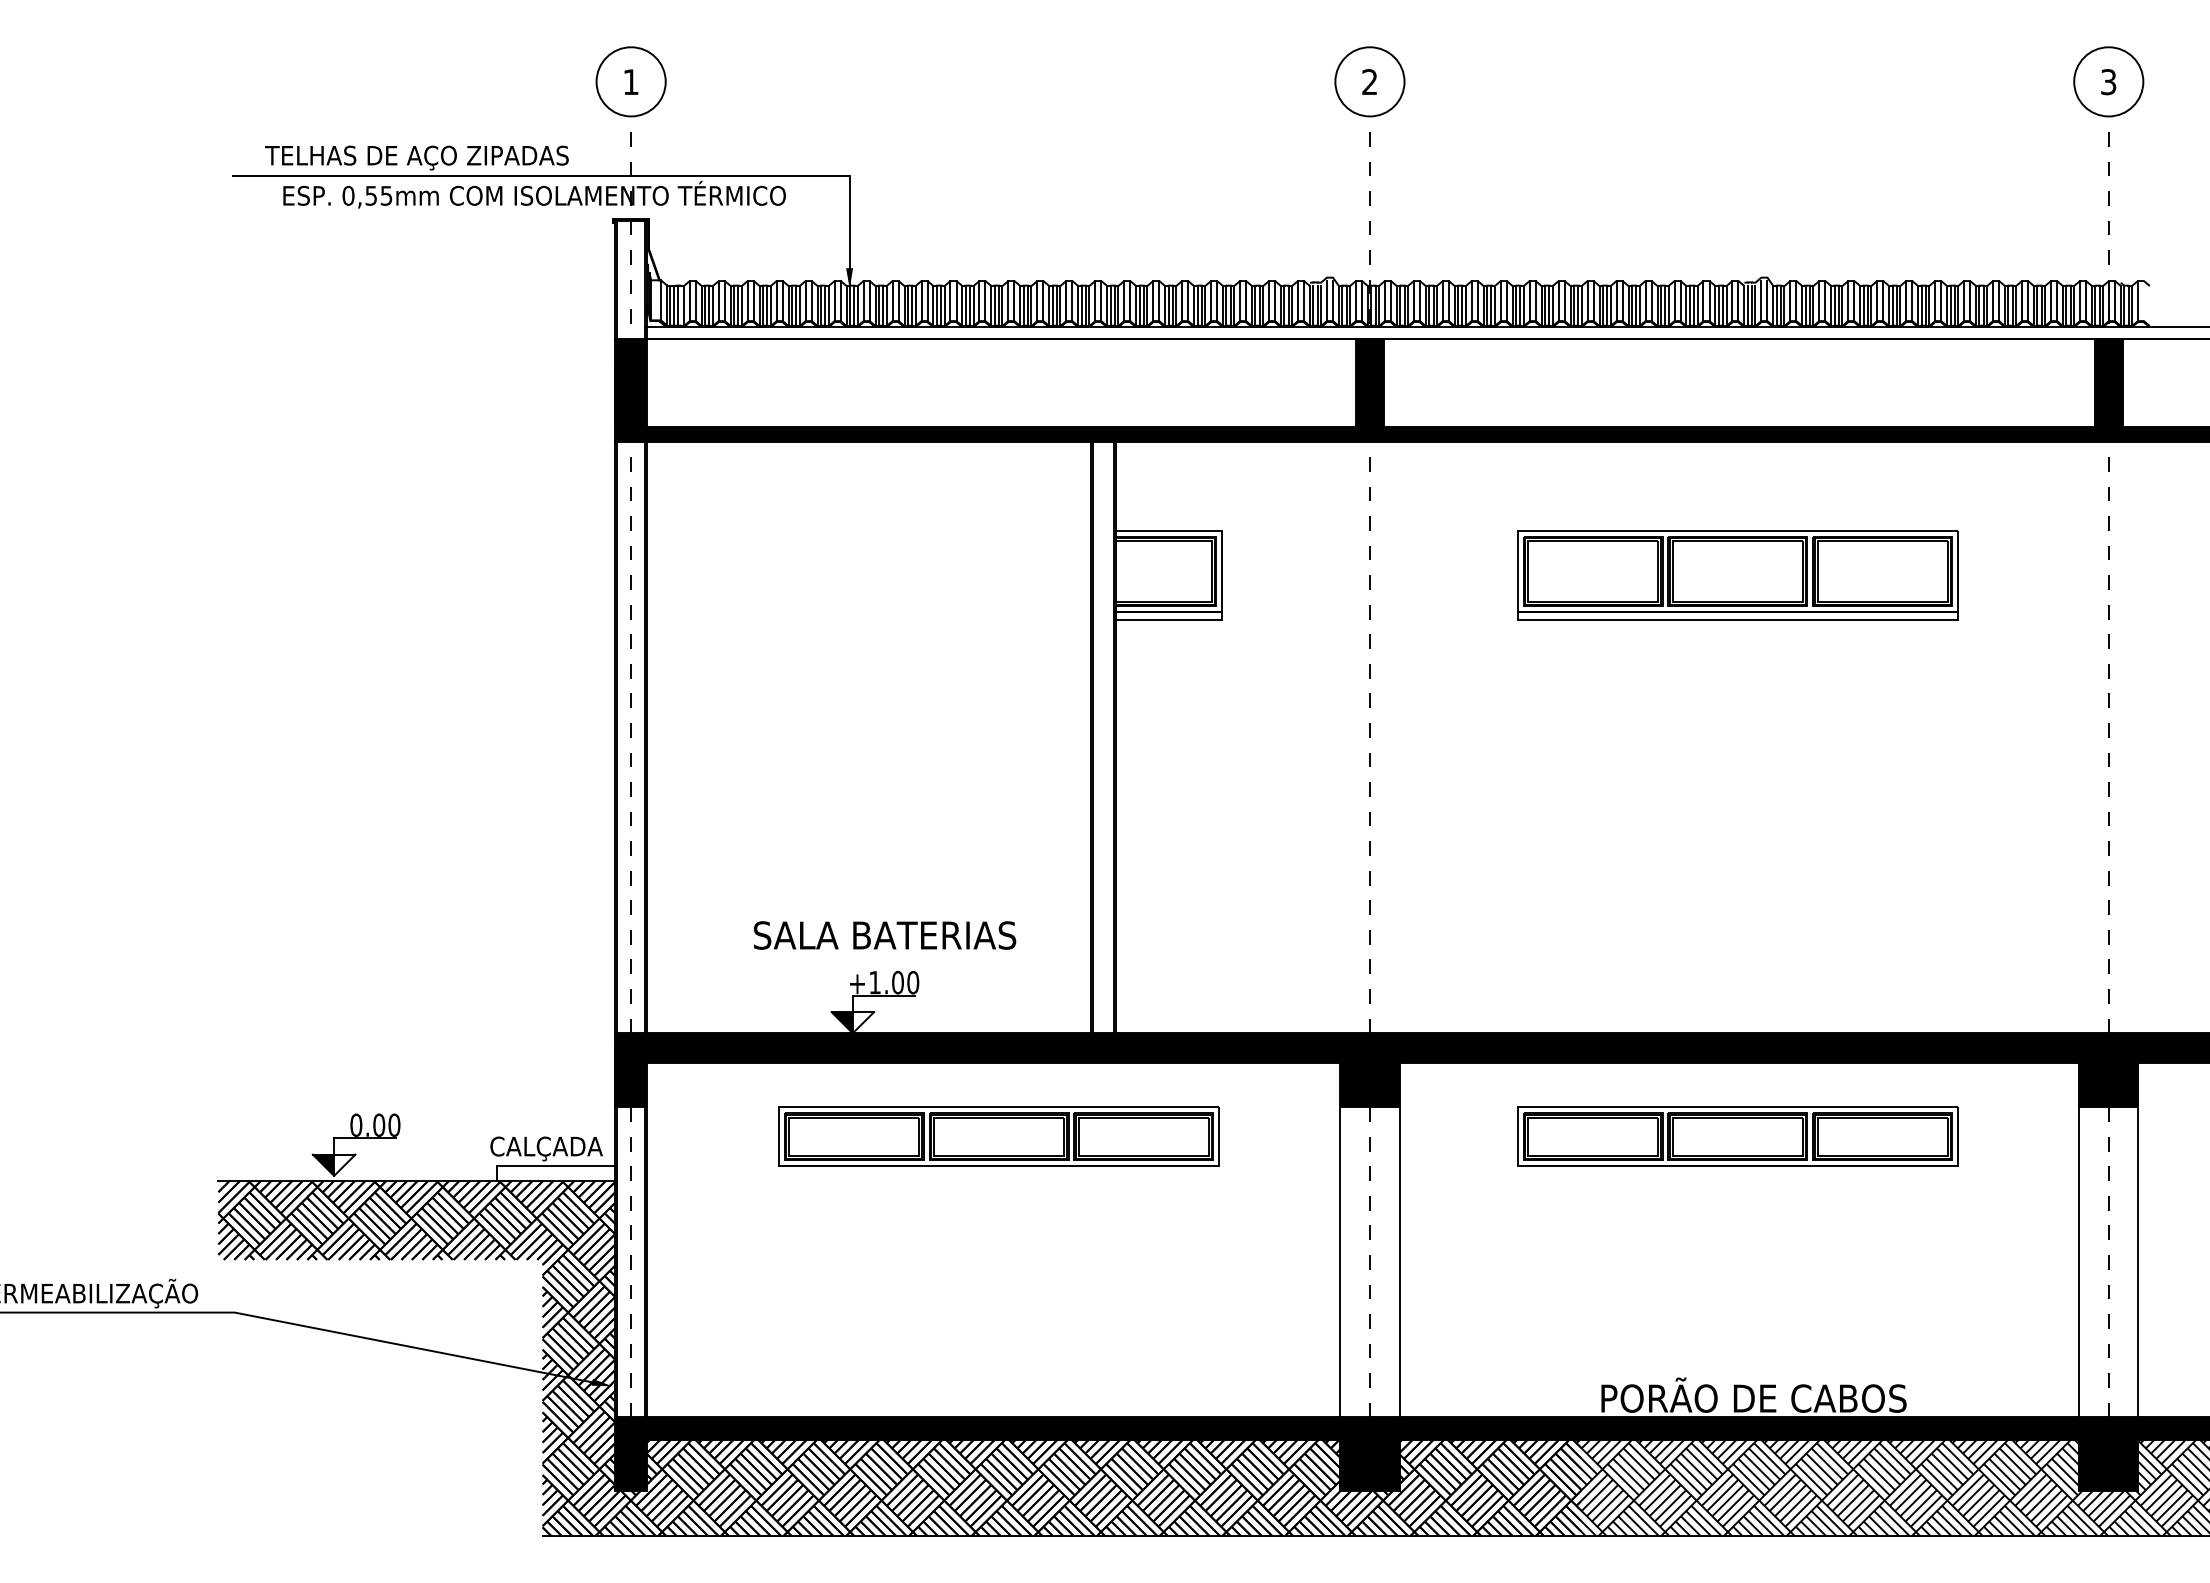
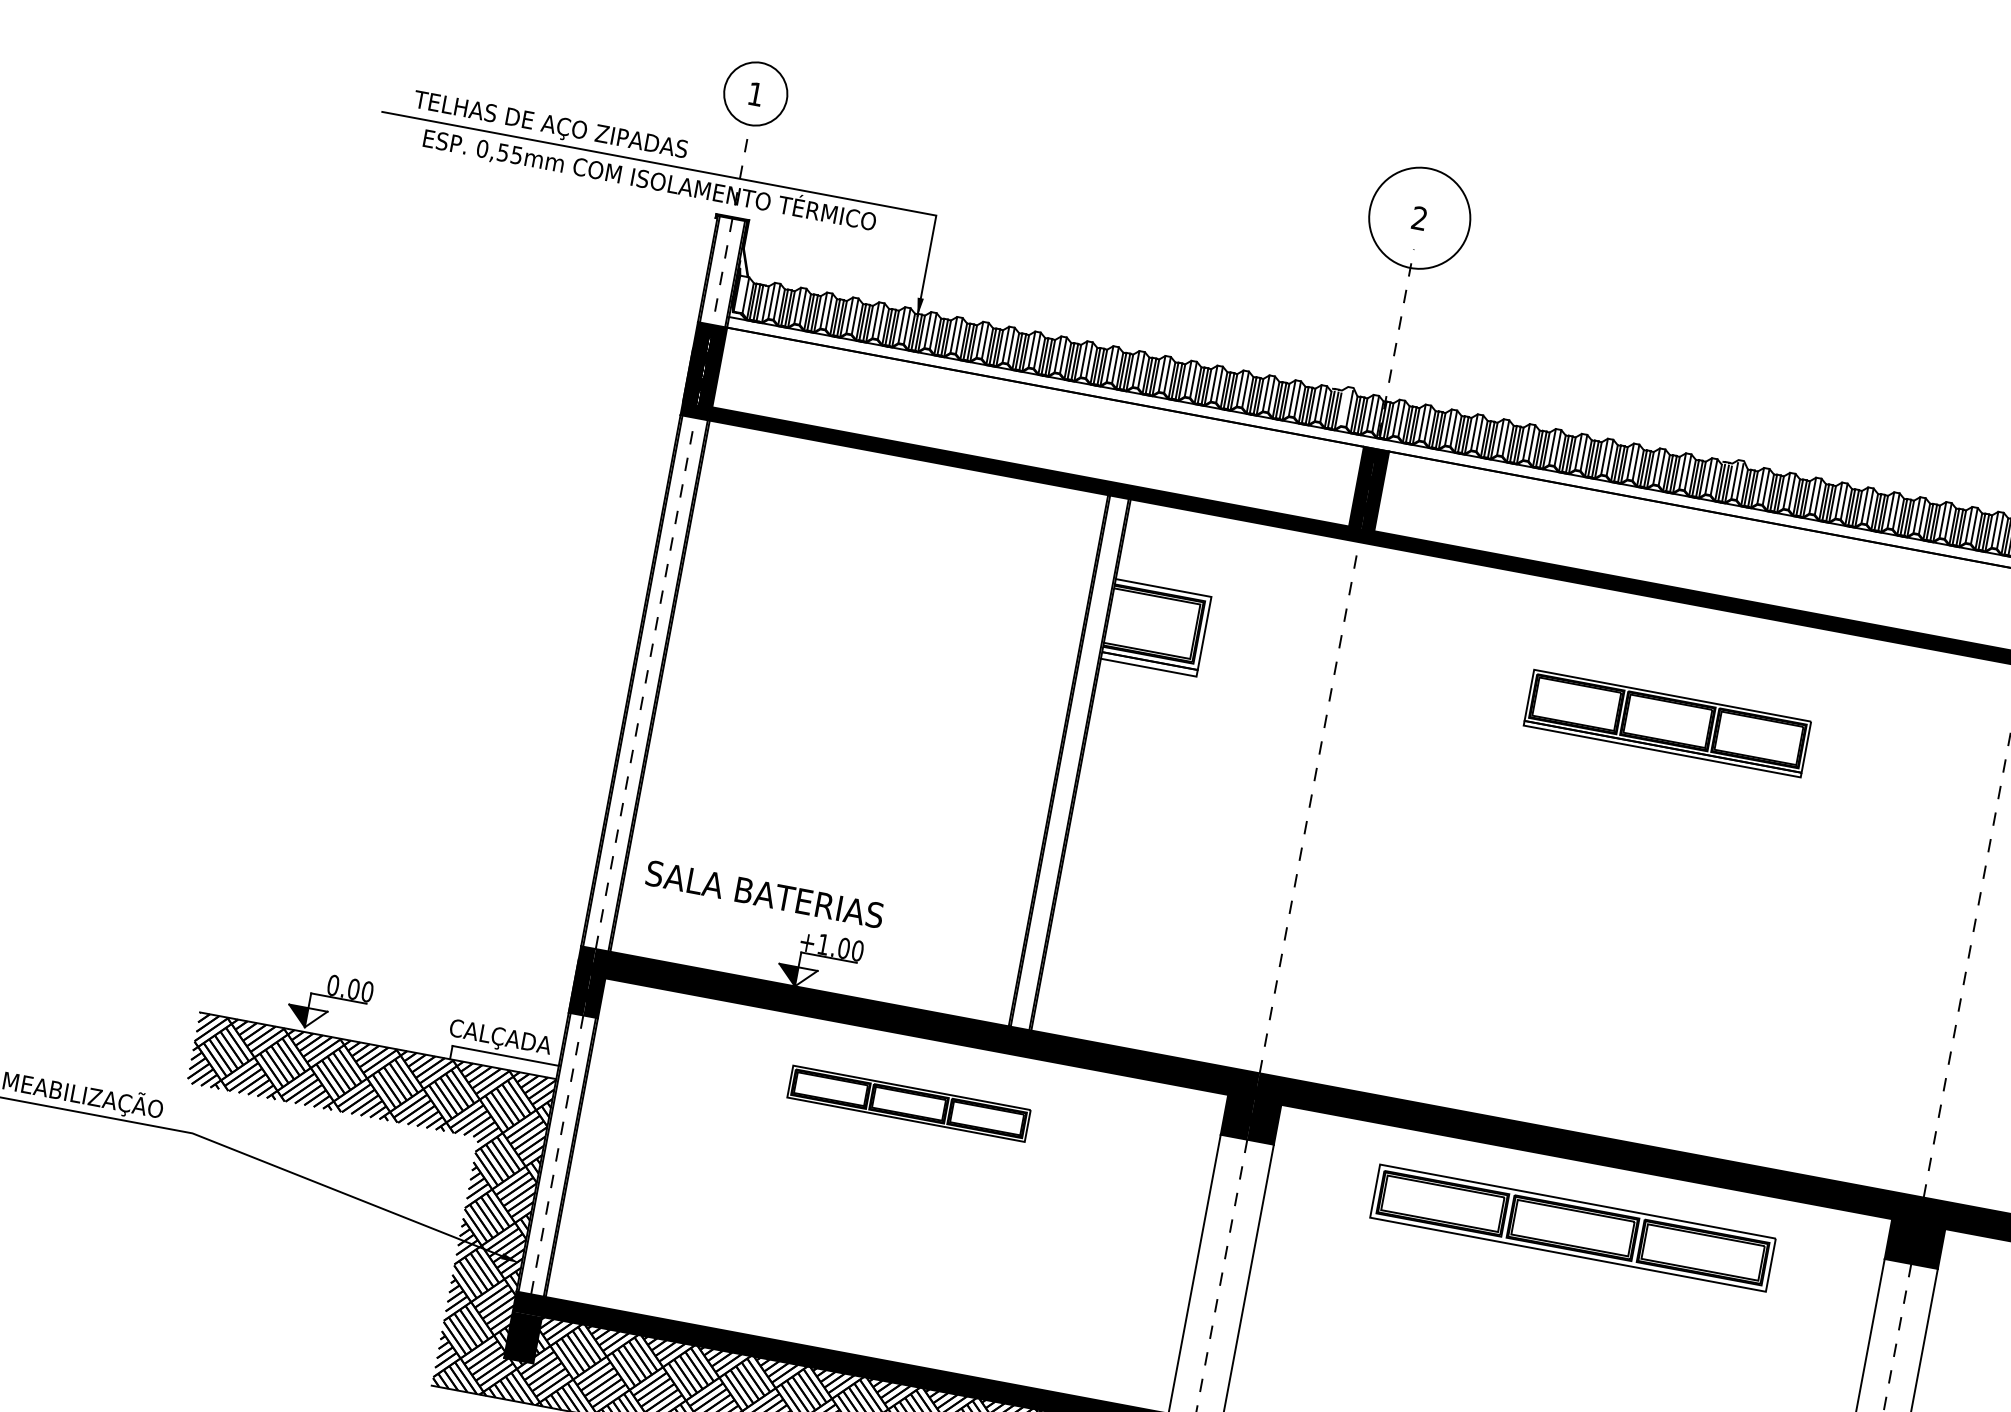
circle: (1369, 81) -> (1419, 217), size x1.6
line: (1326, 301) -> (1343, 408), removed
part: (1737, 575) -> (1667, 723), size x0.7
text: (885, 935) -> (765, 894), moved
part: (998, 1136) -> (908, 1103), size x0.6

